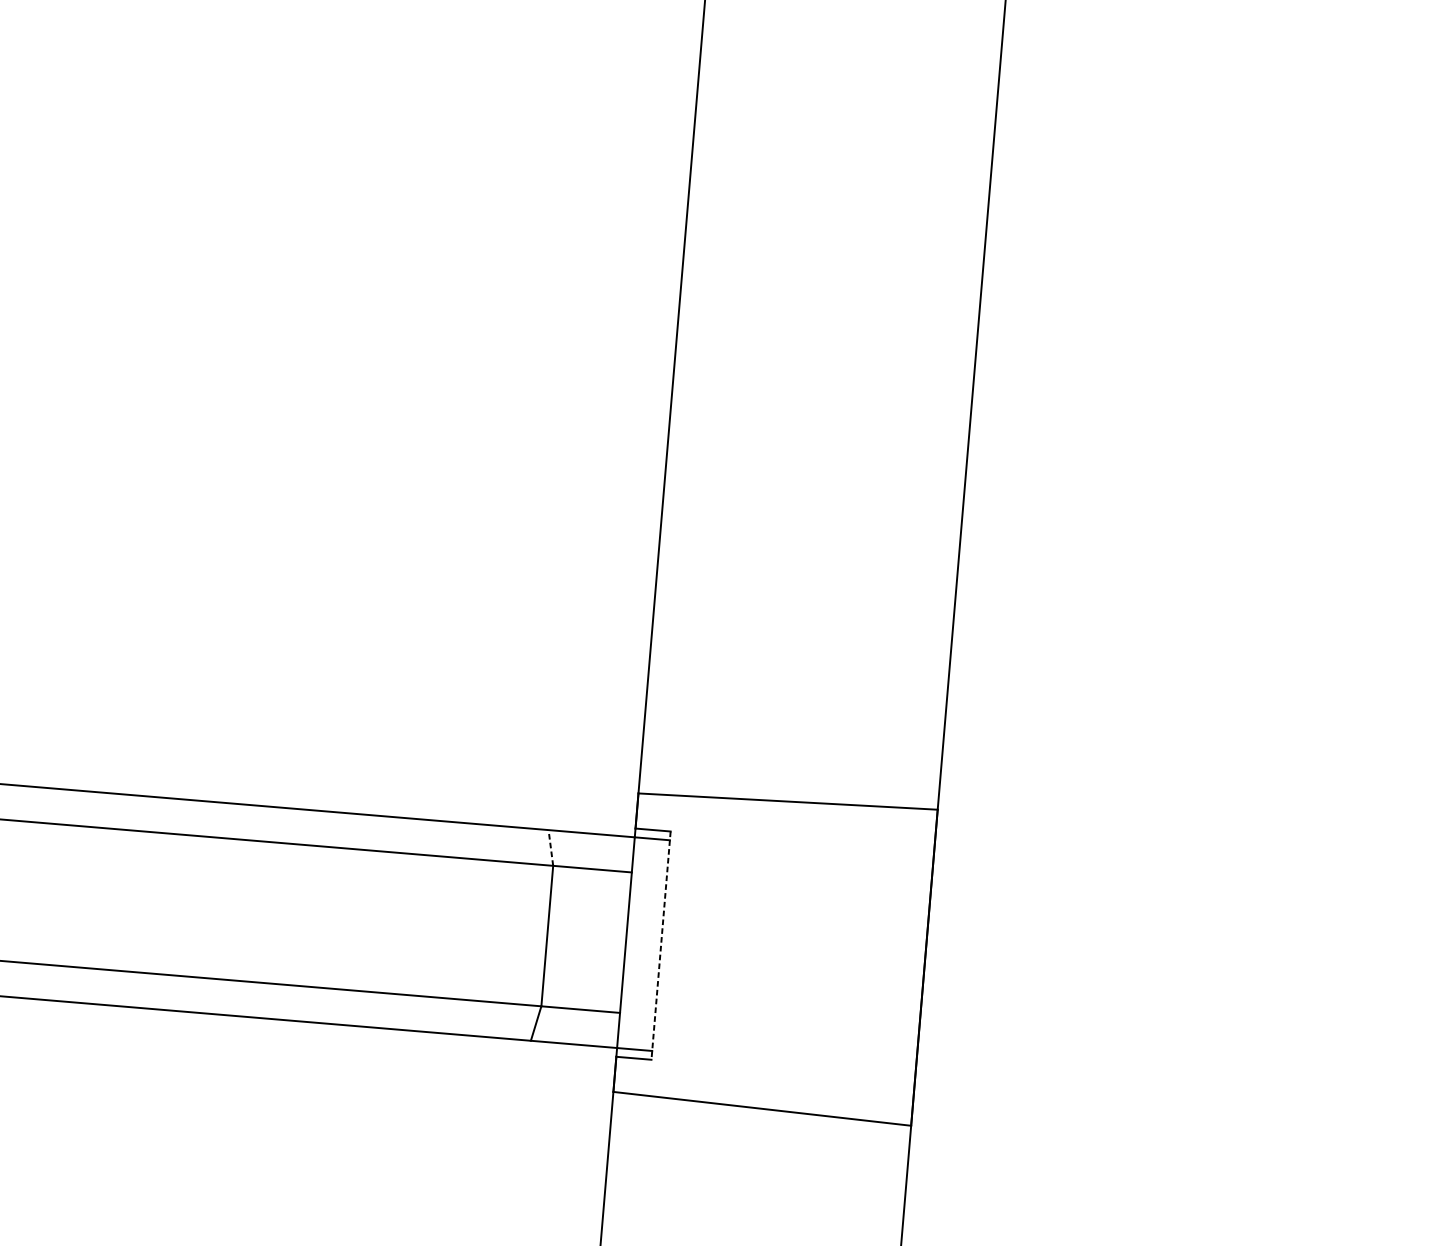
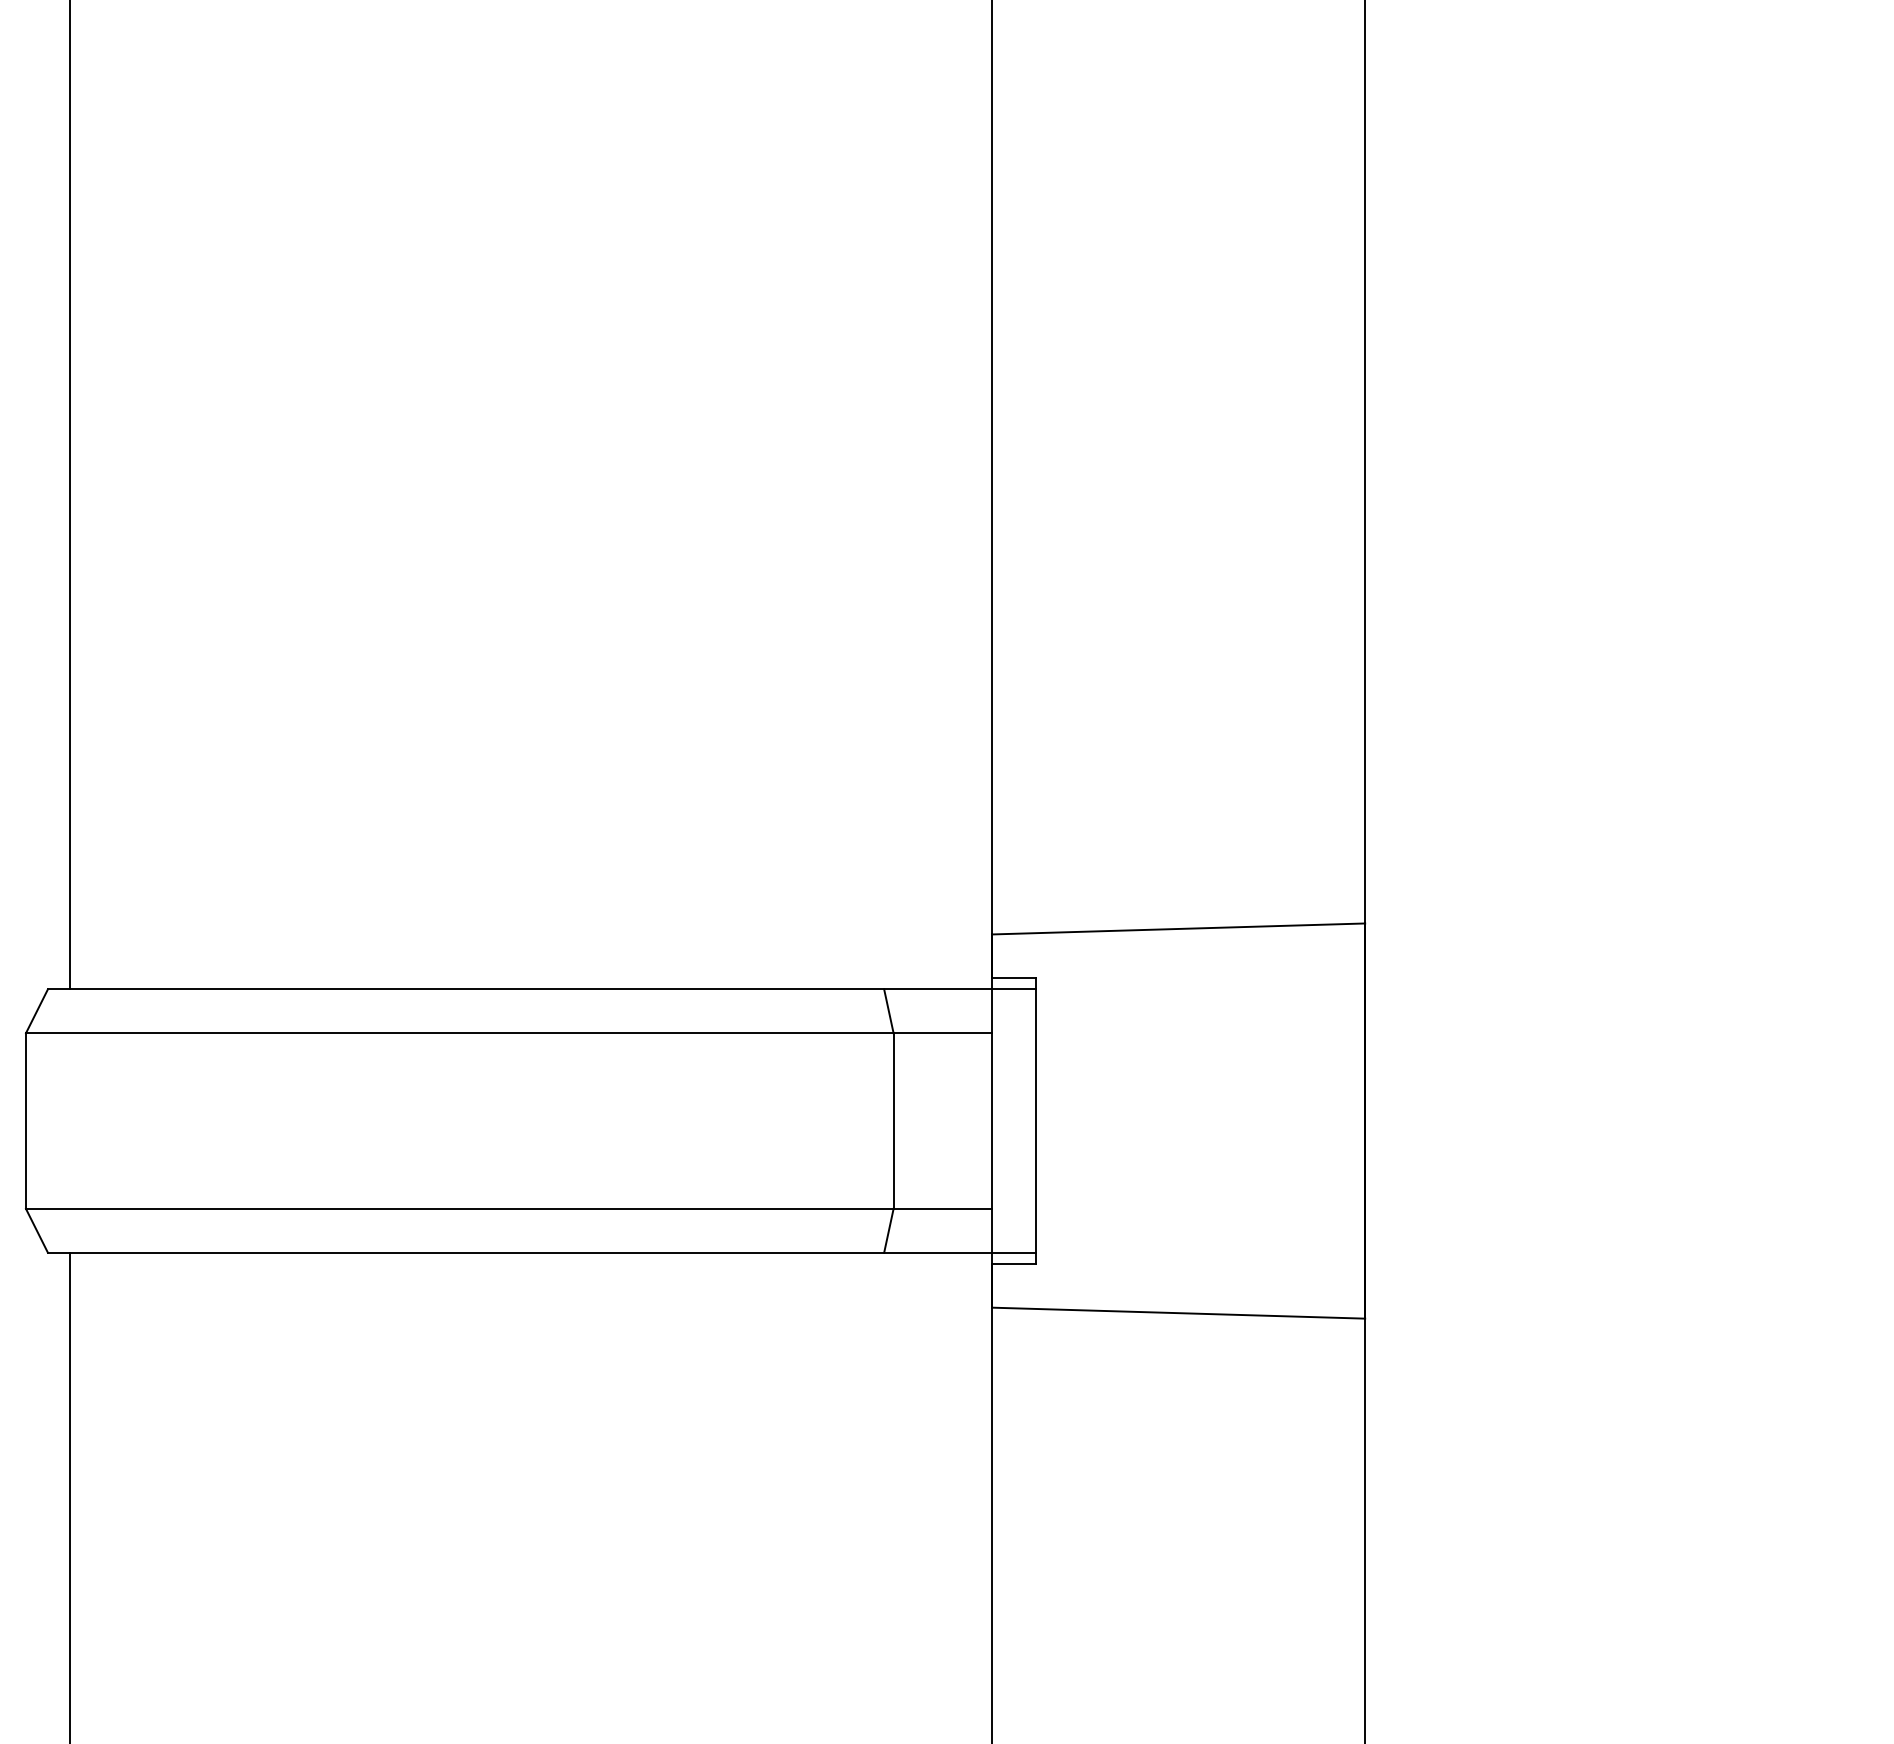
line: (550, 847) -> (888, 1010), dashed -> solid
line: (660, 945) -> (1035, 1121), dashed -> solid

